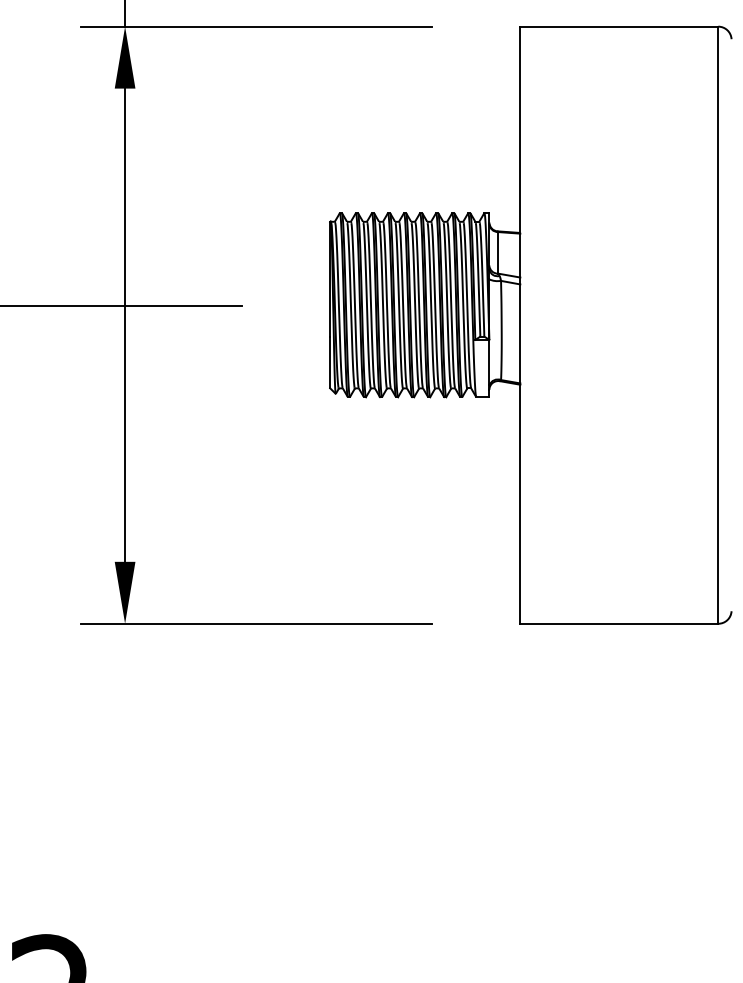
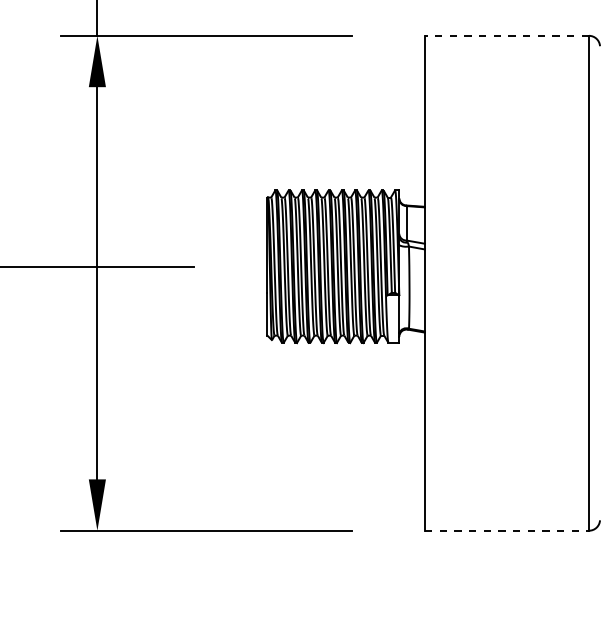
line: (619, 26) -> (507, 35), solid -> dashed
line: (619, 623) -> (507, 530), solid -> dashed

